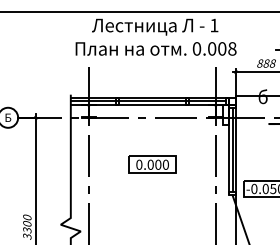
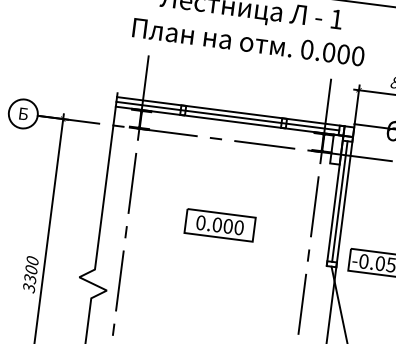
text: (232, 48) -> (358, 55), 0.008 -> 0.000
part: (152, 164) -> (219, 224), moved

